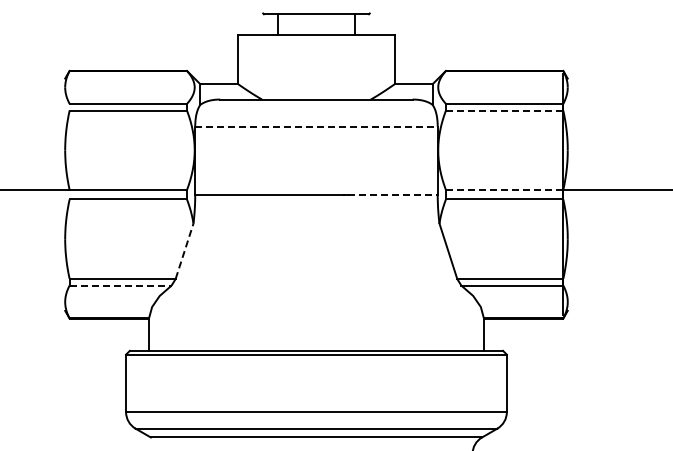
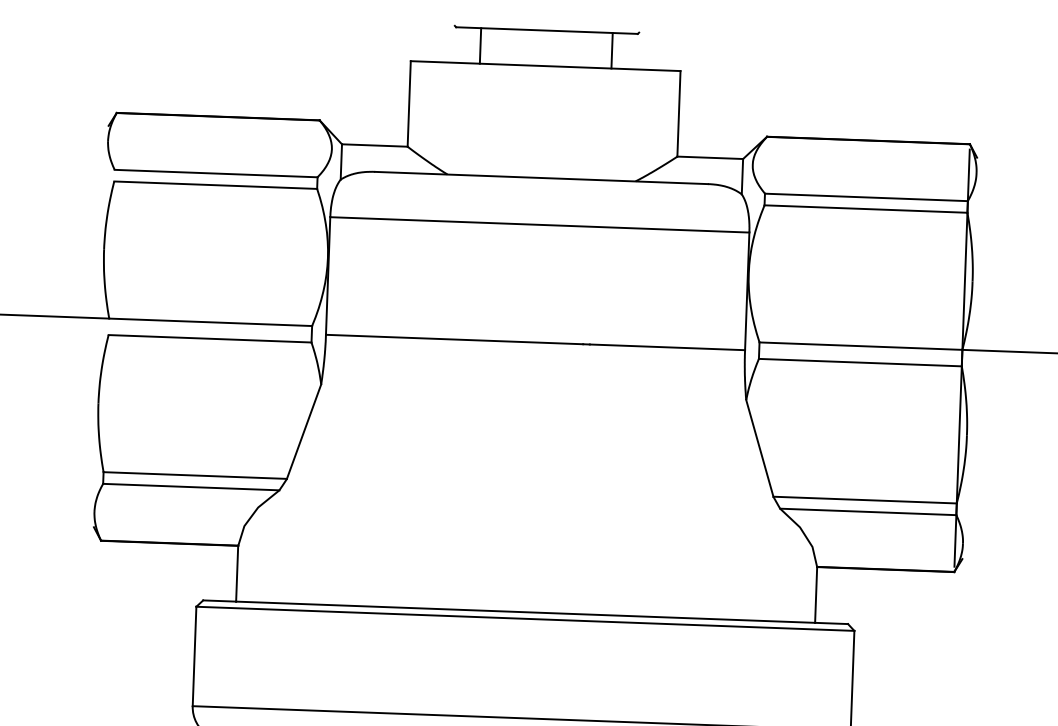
line: (504, 110) -> (865, 208), dashed -> solid
line: (316, 126) -> (539, 224), dashed -> solid
line: (504, 189) -> (860, 345), dashed -> solid
line: (392, 194) -> (666, 346), dashed -> solid
line: (184, 250) -> (303, 430), dashed -> solid
line: (121, 285) -> (192, 486), dashed -> solid

